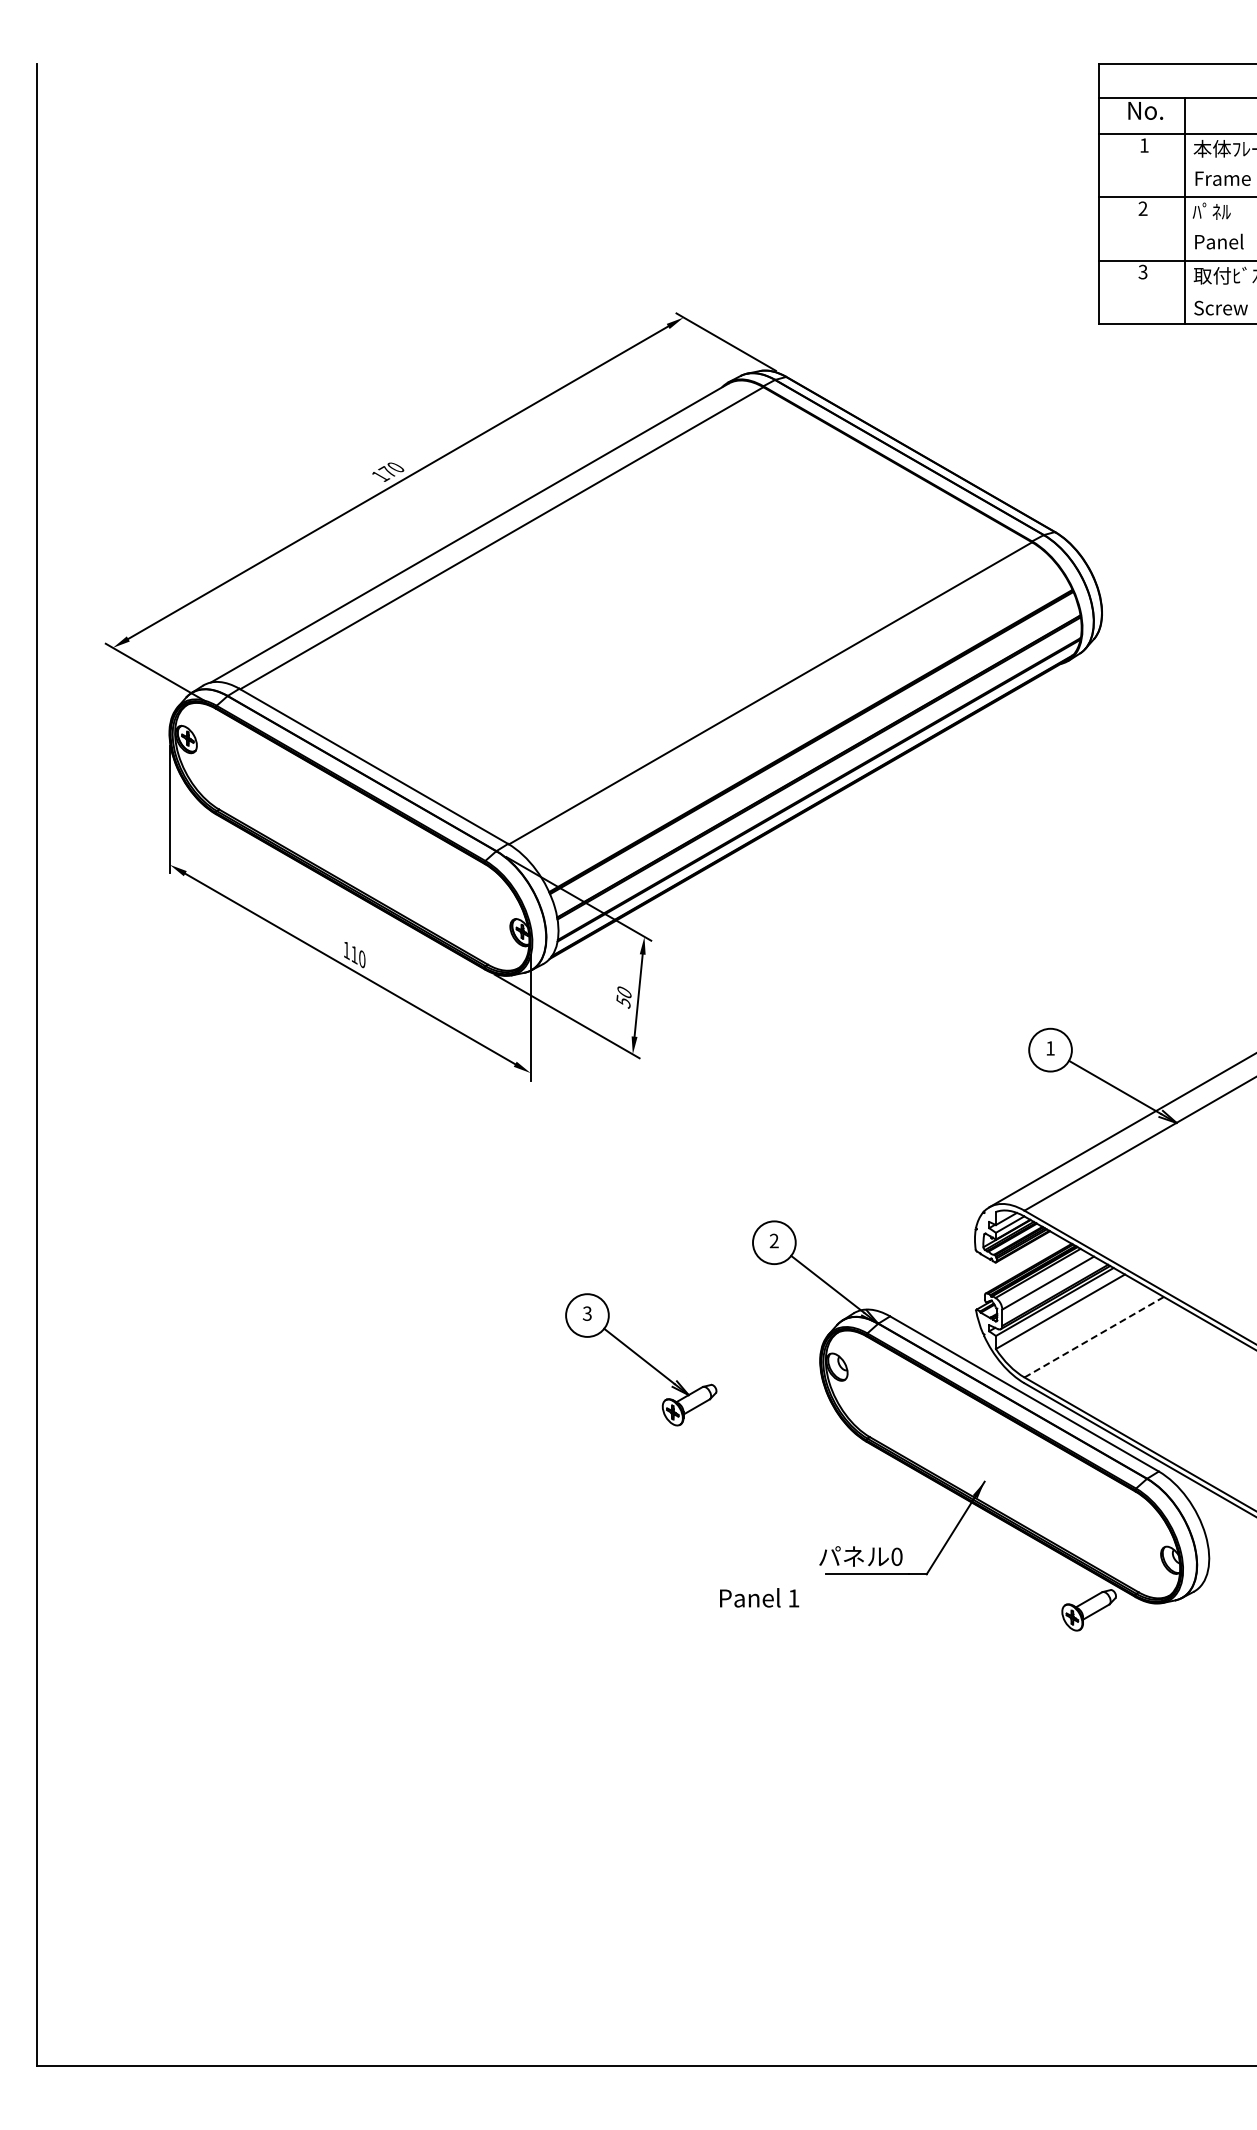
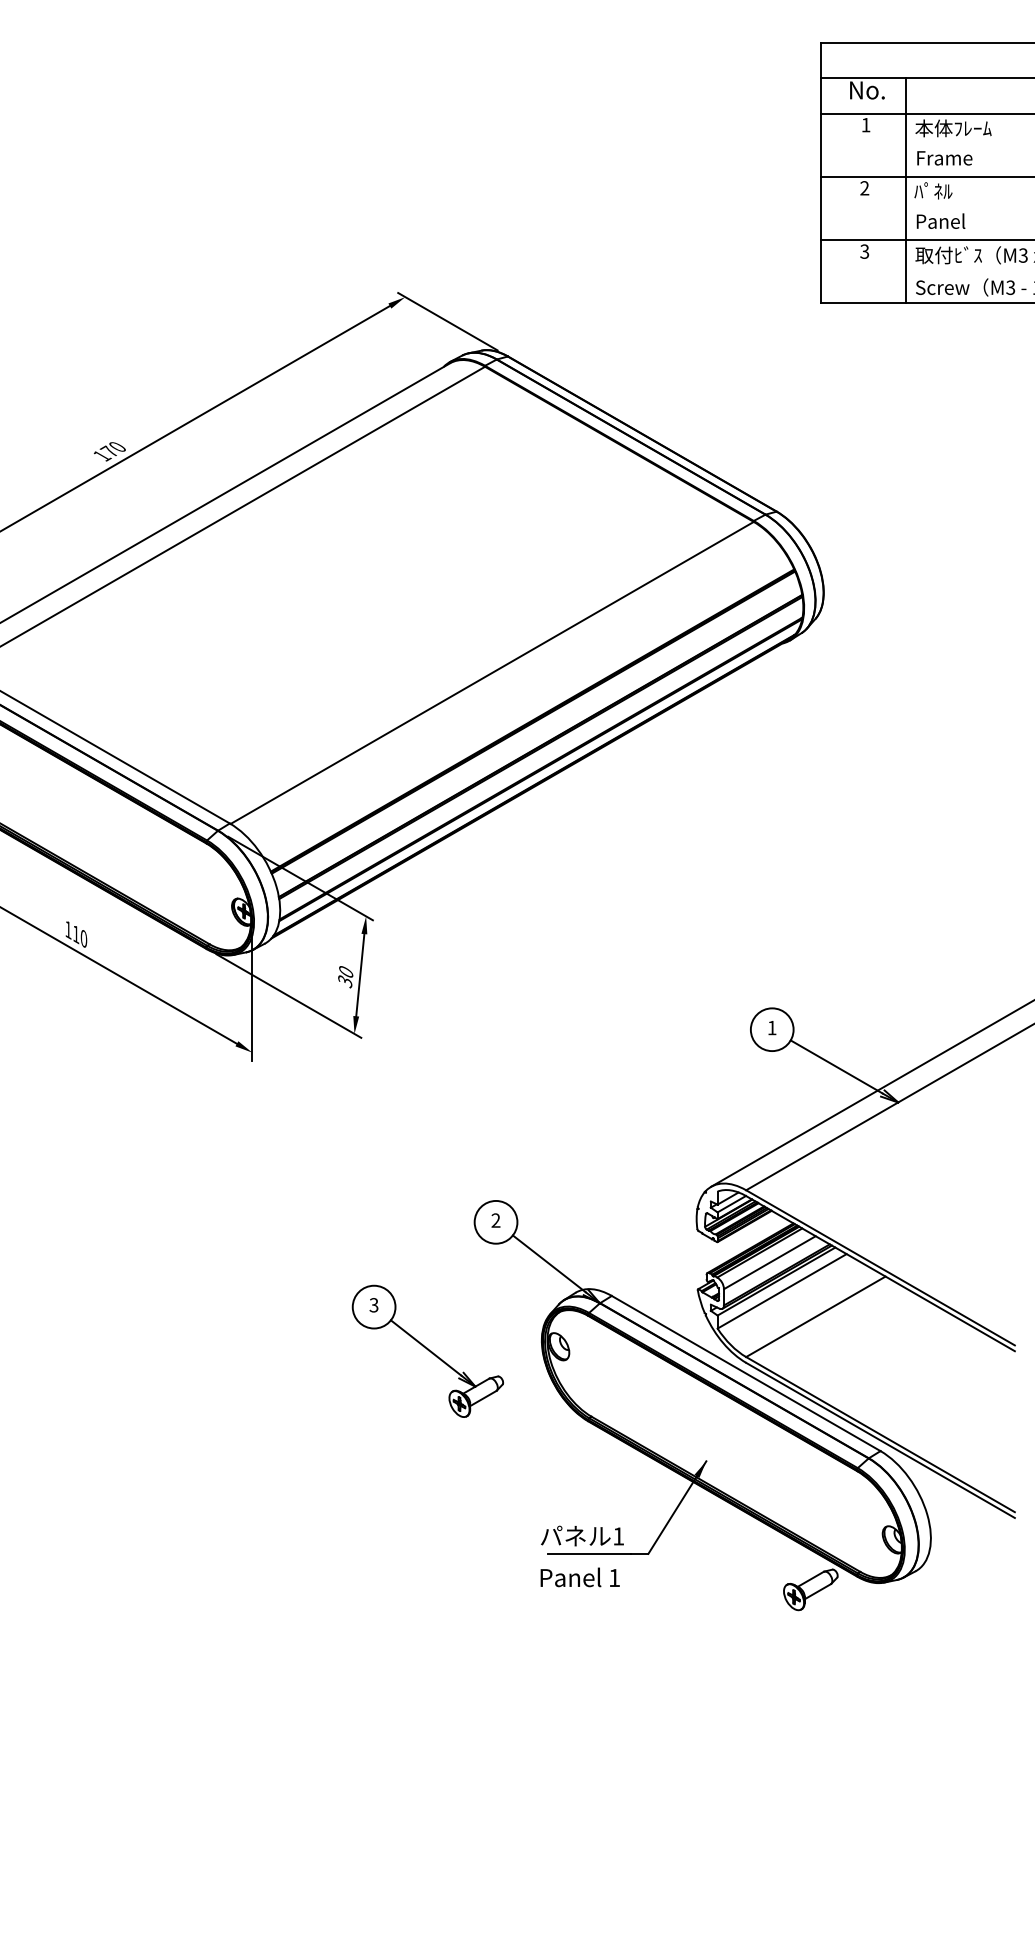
text: (623, 999) -> (345, 979), 50 -> 30
line: (1093, 1337) -> (815, 1317), dashed -> solid
part: (641, 1359) -> (428, 1351), moved
text: (896, 1556) -> (618, 1536), 0 -> 1
text: (759, 1597) -> (580, 1577), moved

